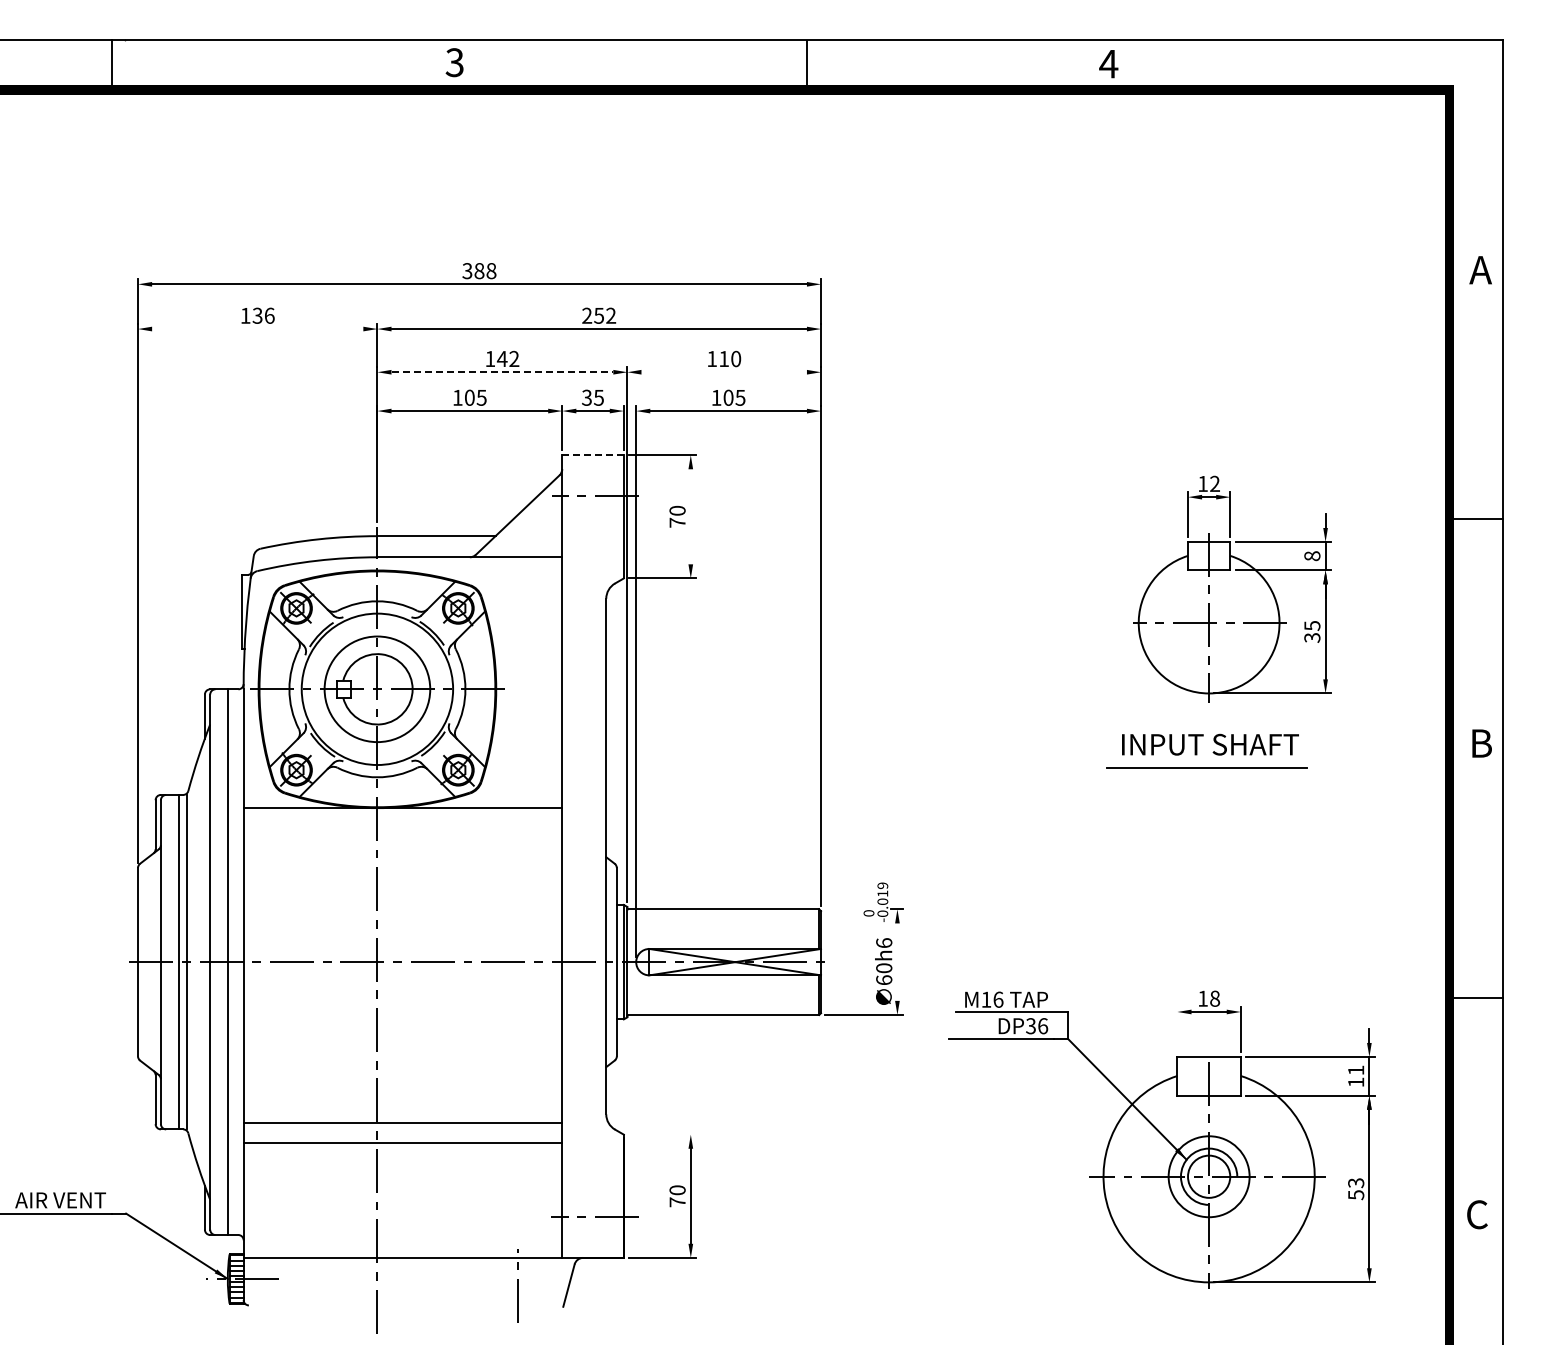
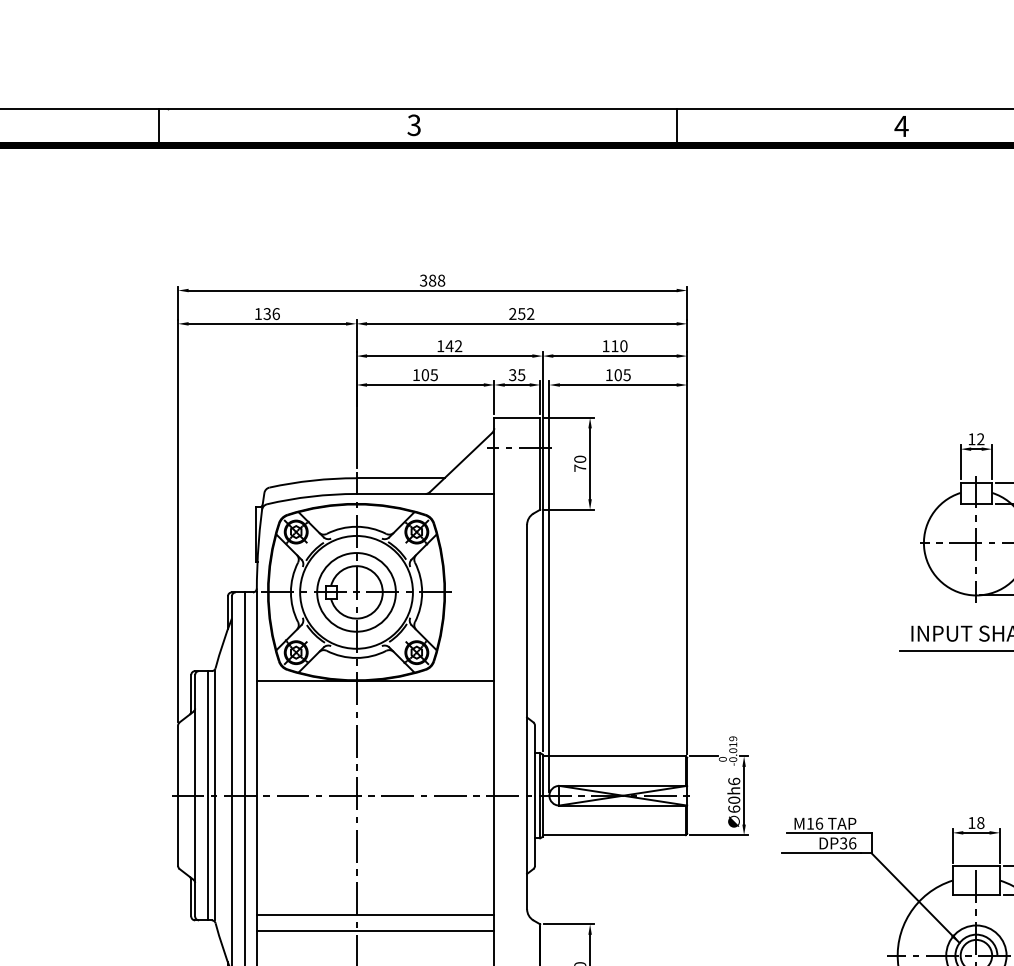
line: (257, 329) -> (267, 324), added
line: (502, 372) -> (449, 356), dashed -> solid
line: (723, 372) -> (614, 356), added
line: (593, 455) -> (517, 418), dashed -> solid
line: (690, 516) -> (589, 463), added
line: (843, 909) -> (703, 756), added
line: (897, 961) -> (744, 795), added
line: (1177, 1028) -> (952, 845), added
line: (662, 1134) -> (569, 924), added

